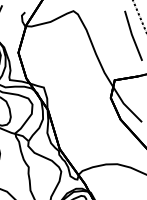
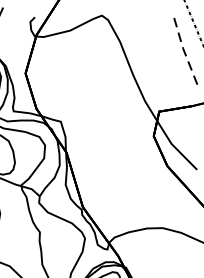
line: (132, 35) -> (183, 49), solid -> dashed

